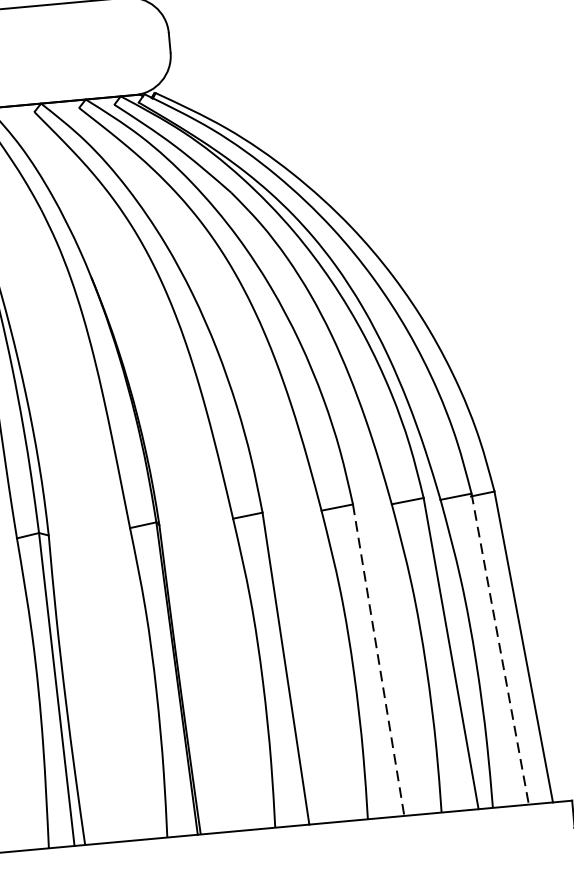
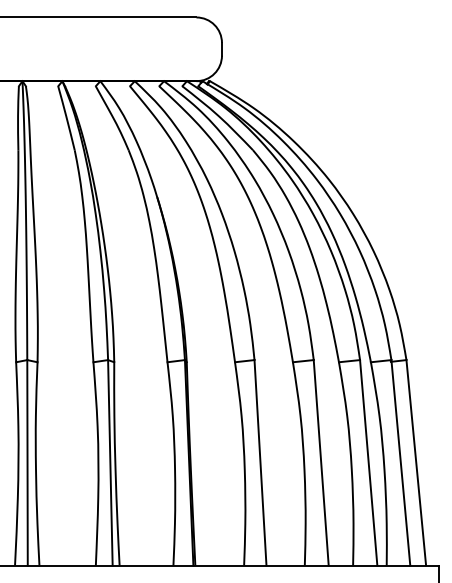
line: (499, 650) -> (400, 463), dashed -> solid
line: (379, 659) -> (321, 462), dashed -> solid

